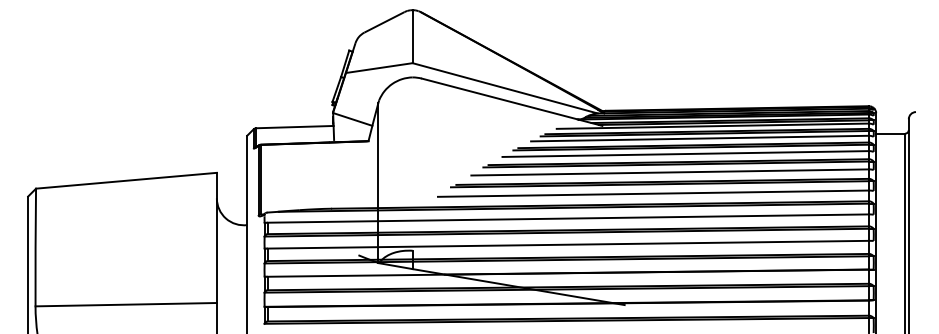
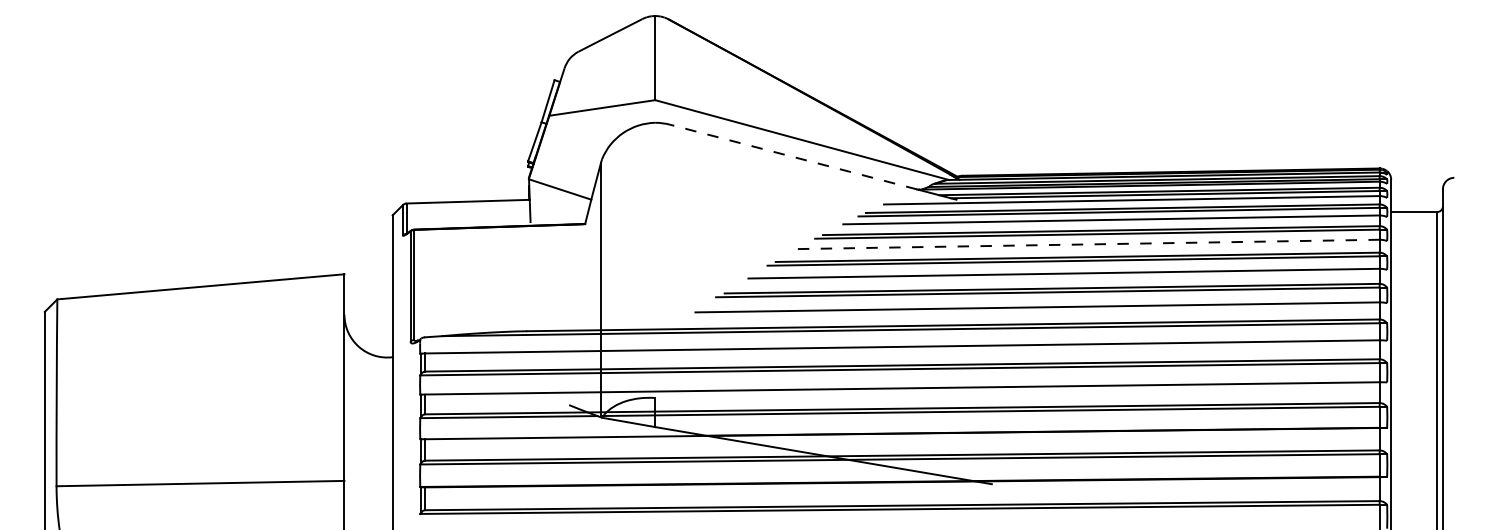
line: (499, 98) -> (793, 156), solid -> dashed
line: (686, 154) -> (1090, 245), solid -> dashed

